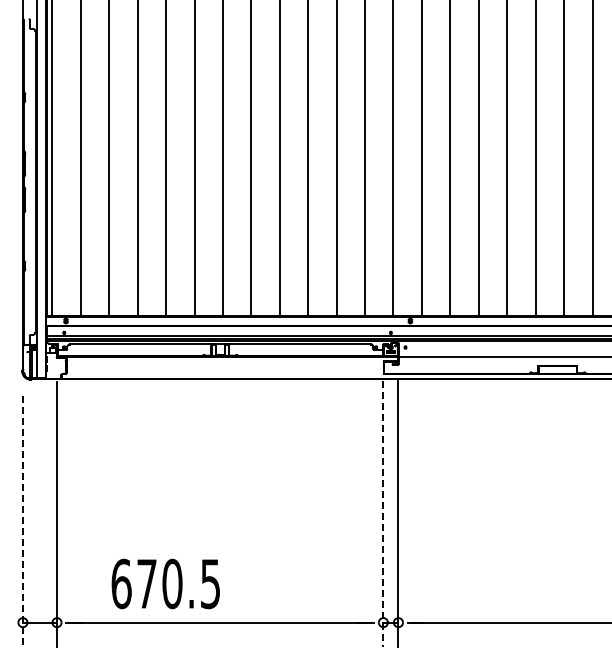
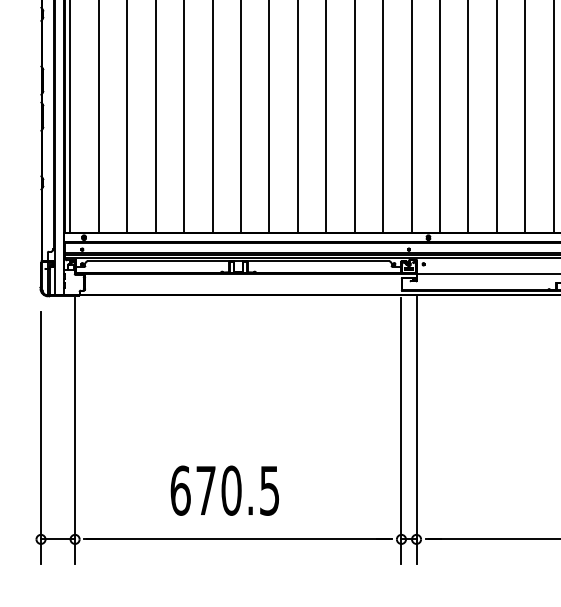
line: (383, 514) -> (401, 431), dashed -> solid
line: (22, 521) -> (40, 438), dashed -> solid
text: (165, 583) -> (224, 490), moved

